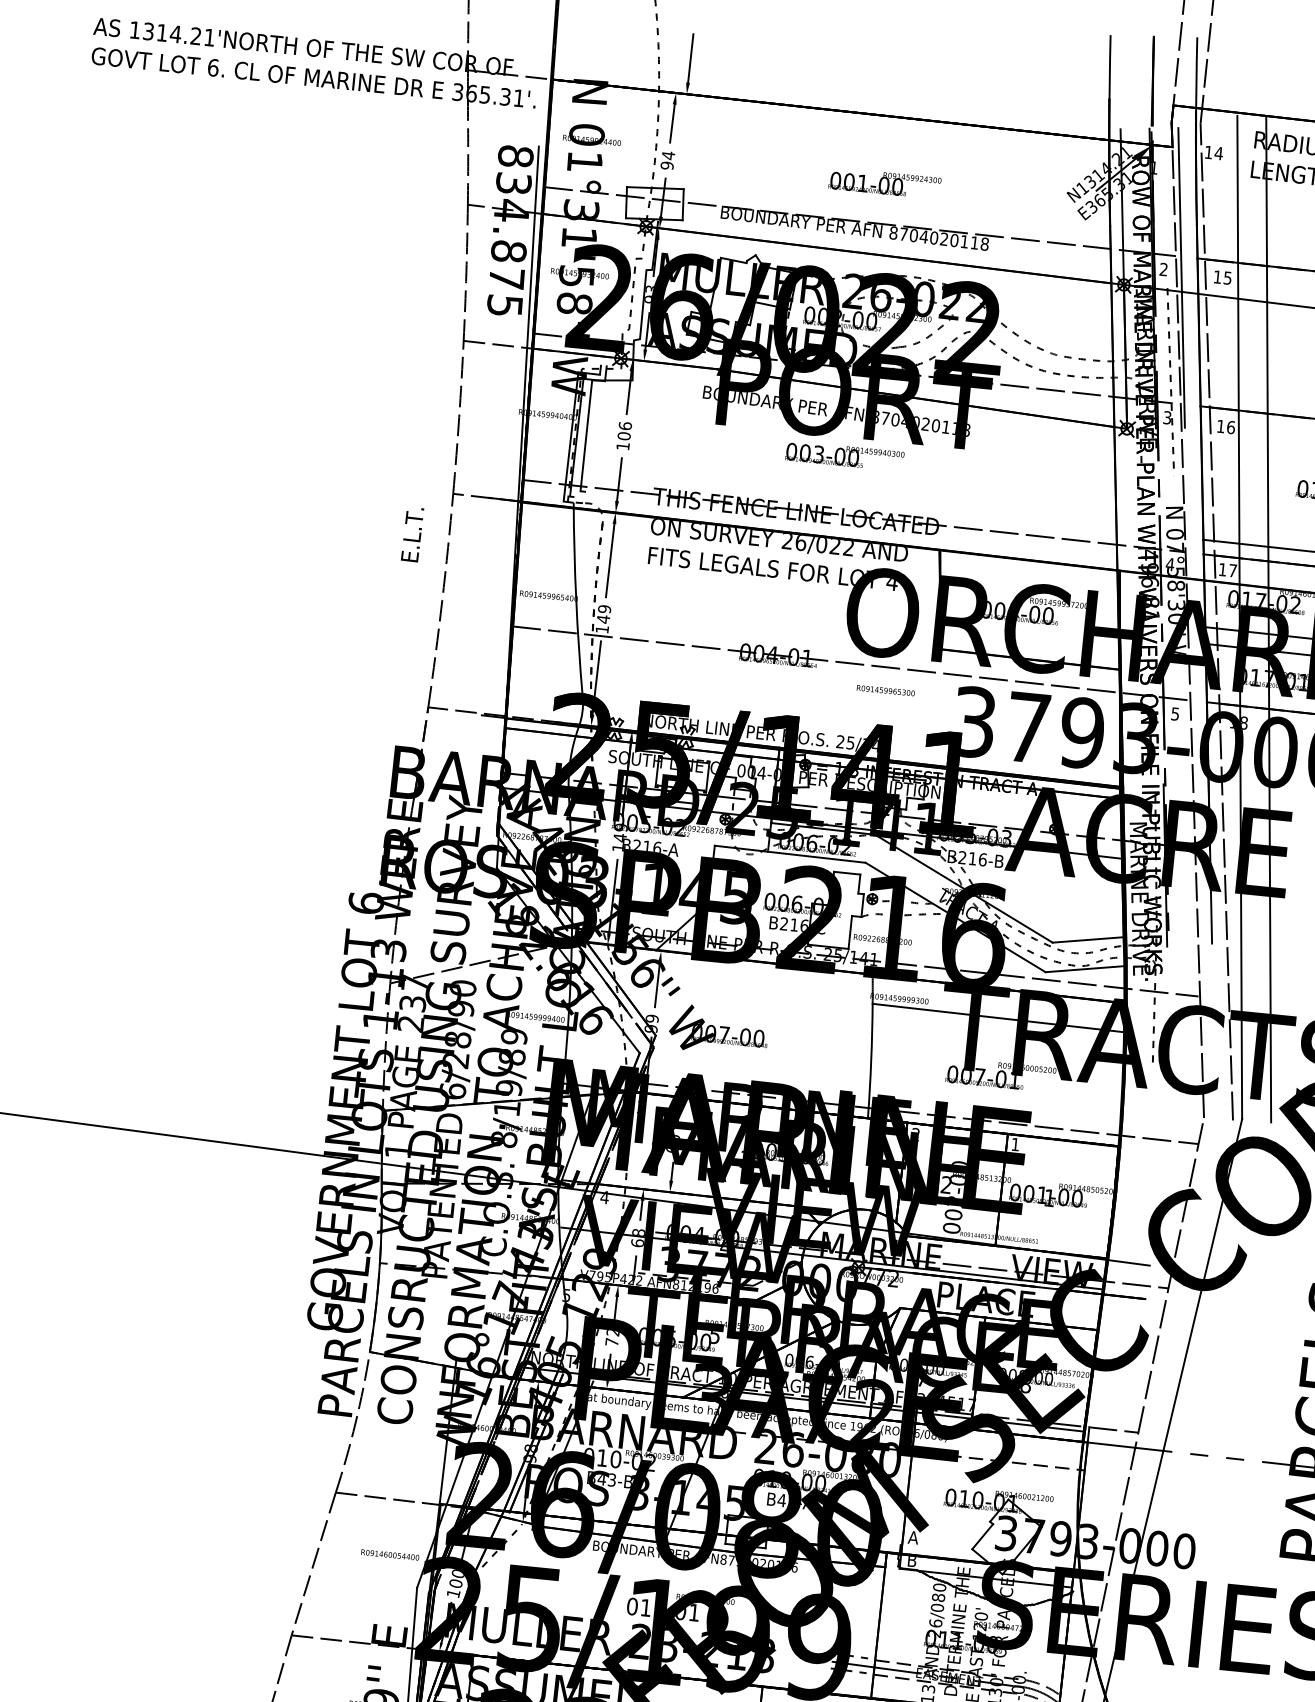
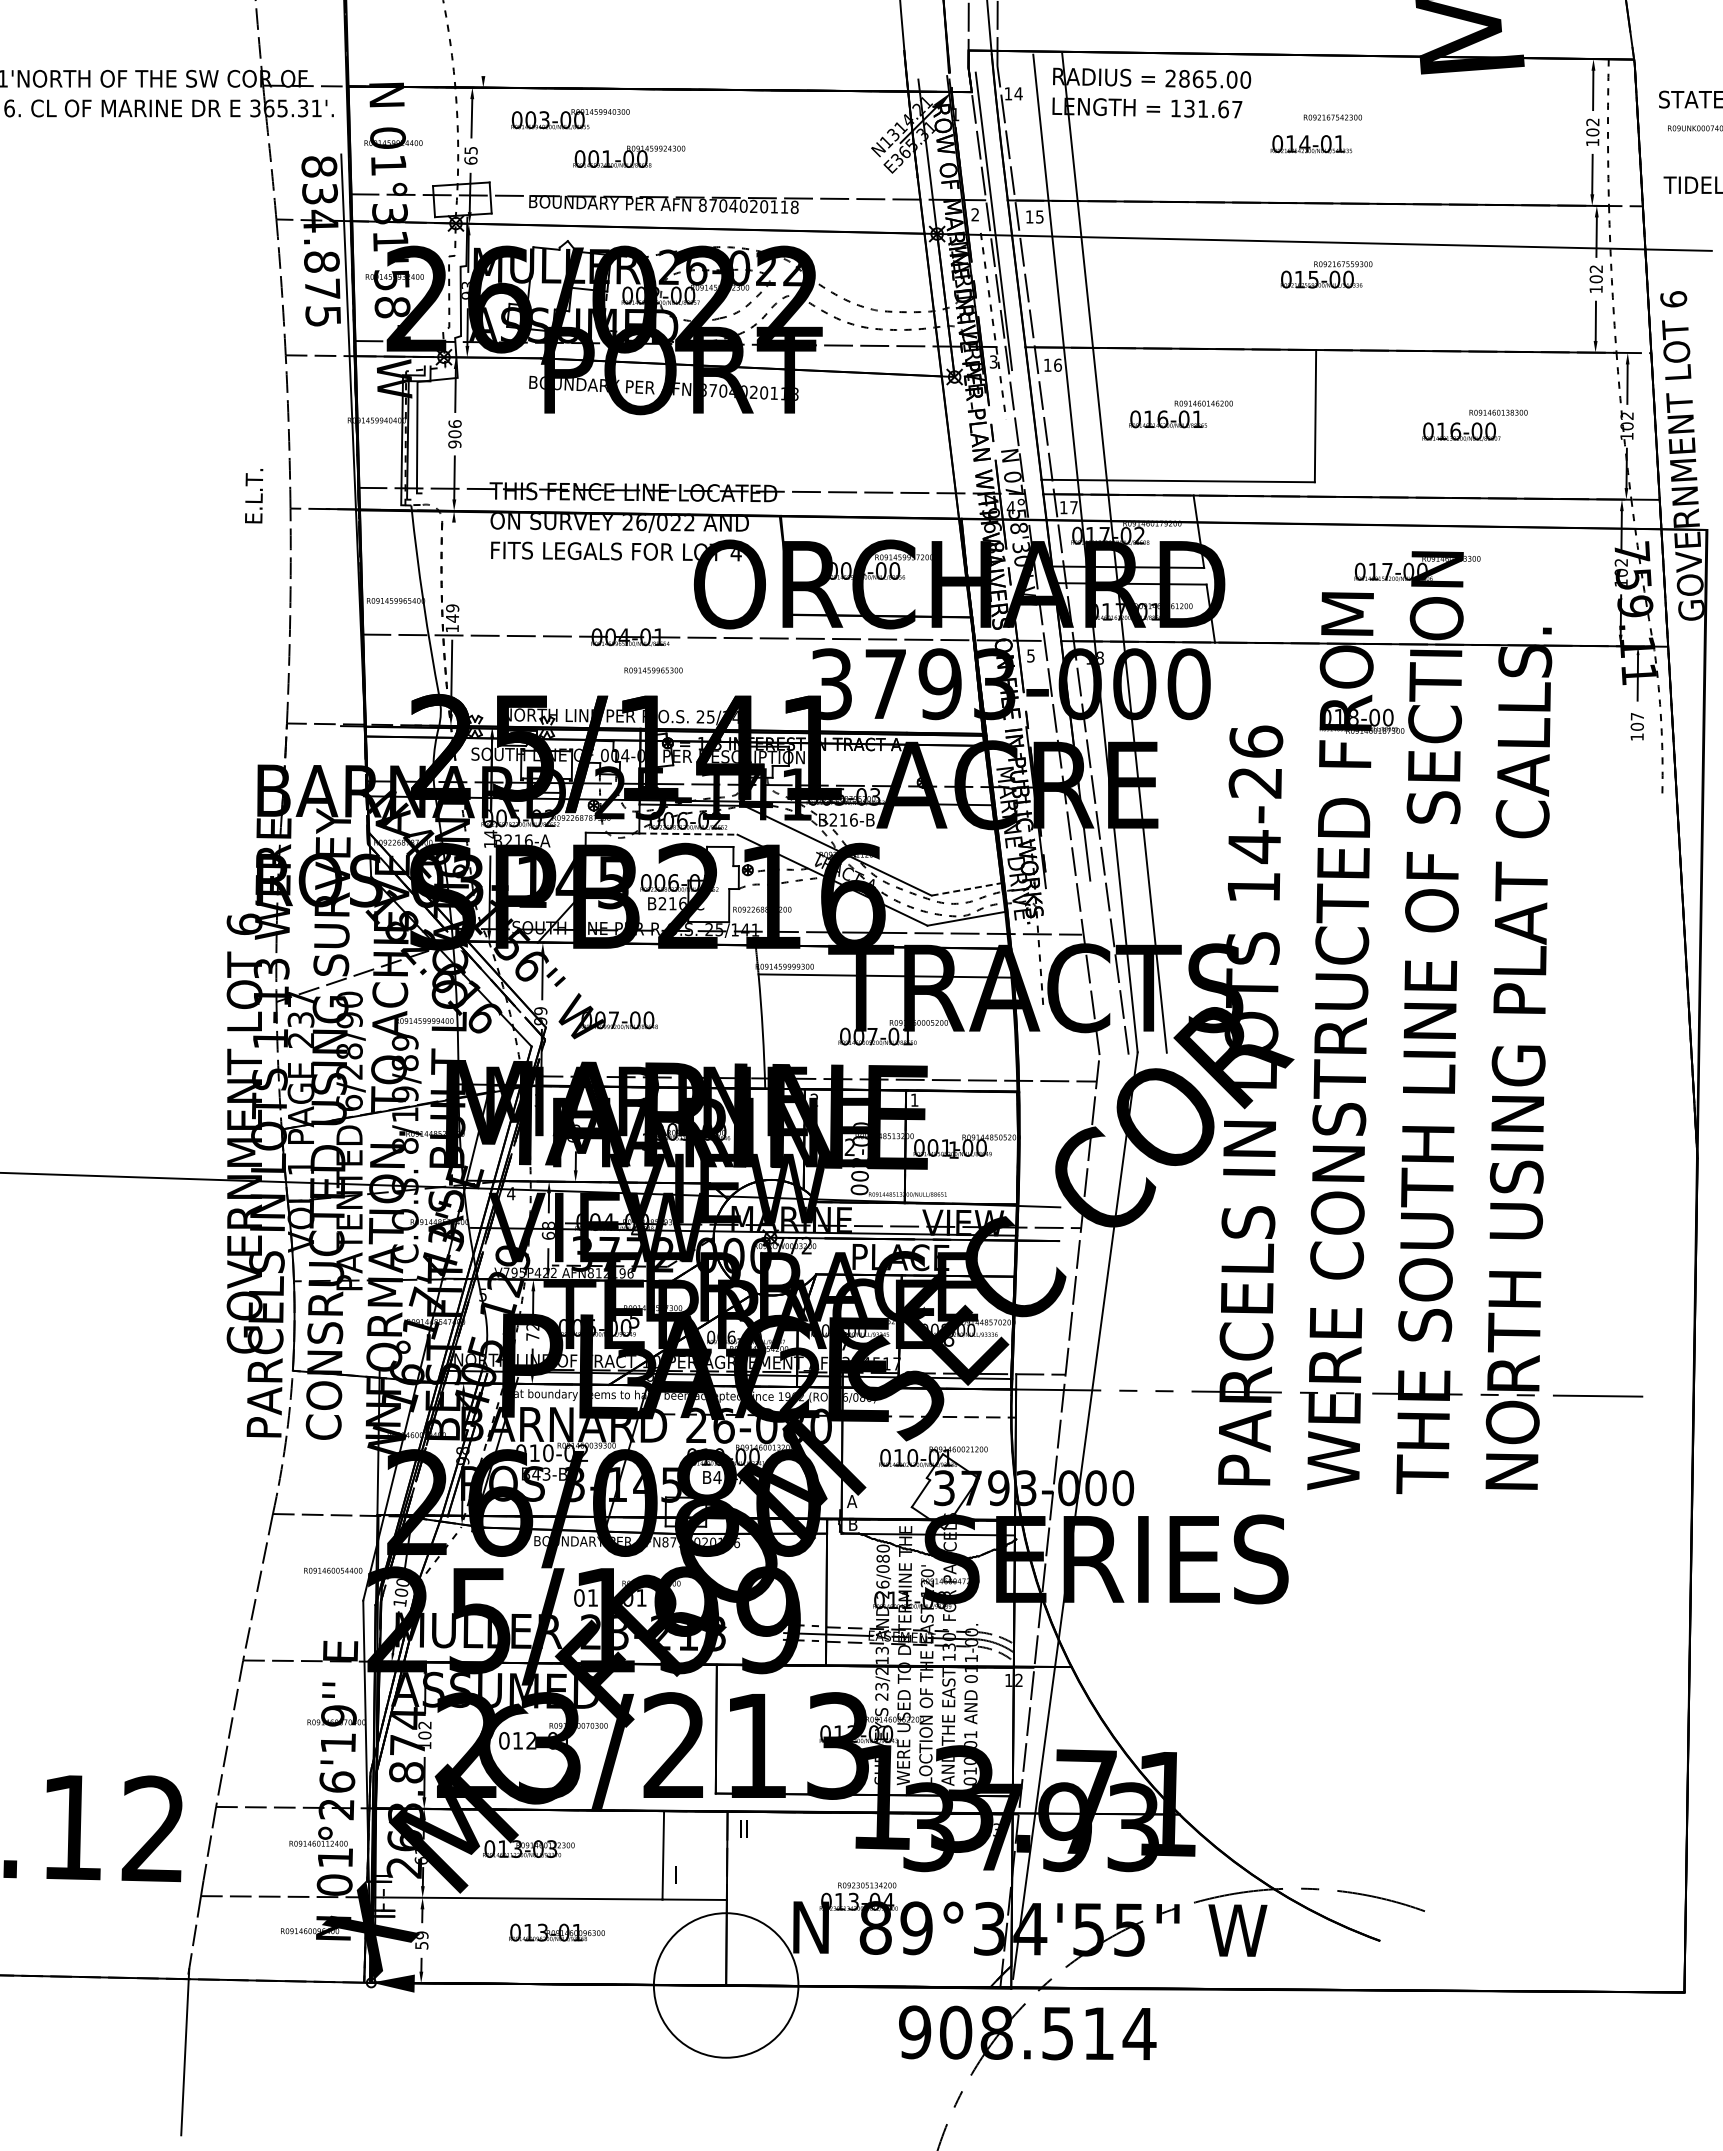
line: (690, 58) -> (483, 51), removed
text: (667, 160) -> (470, 155), 94 -> 65
text: (885, 183) -> (629, 156), moved
text: (622, 446) -> (454, 444), 106 -> 906
text: (844, 456) -> (570, 119), moved
text: (412, 534) -> (254, 496), moved
line: (609, 560) -> (452, 559), removed
text: (885, 690) -> (653, 670), moved
line: (816, 857) -> (688, 834), solid -> dashed
line: (1089, 940) -> (967, 889), solid -> dashed

